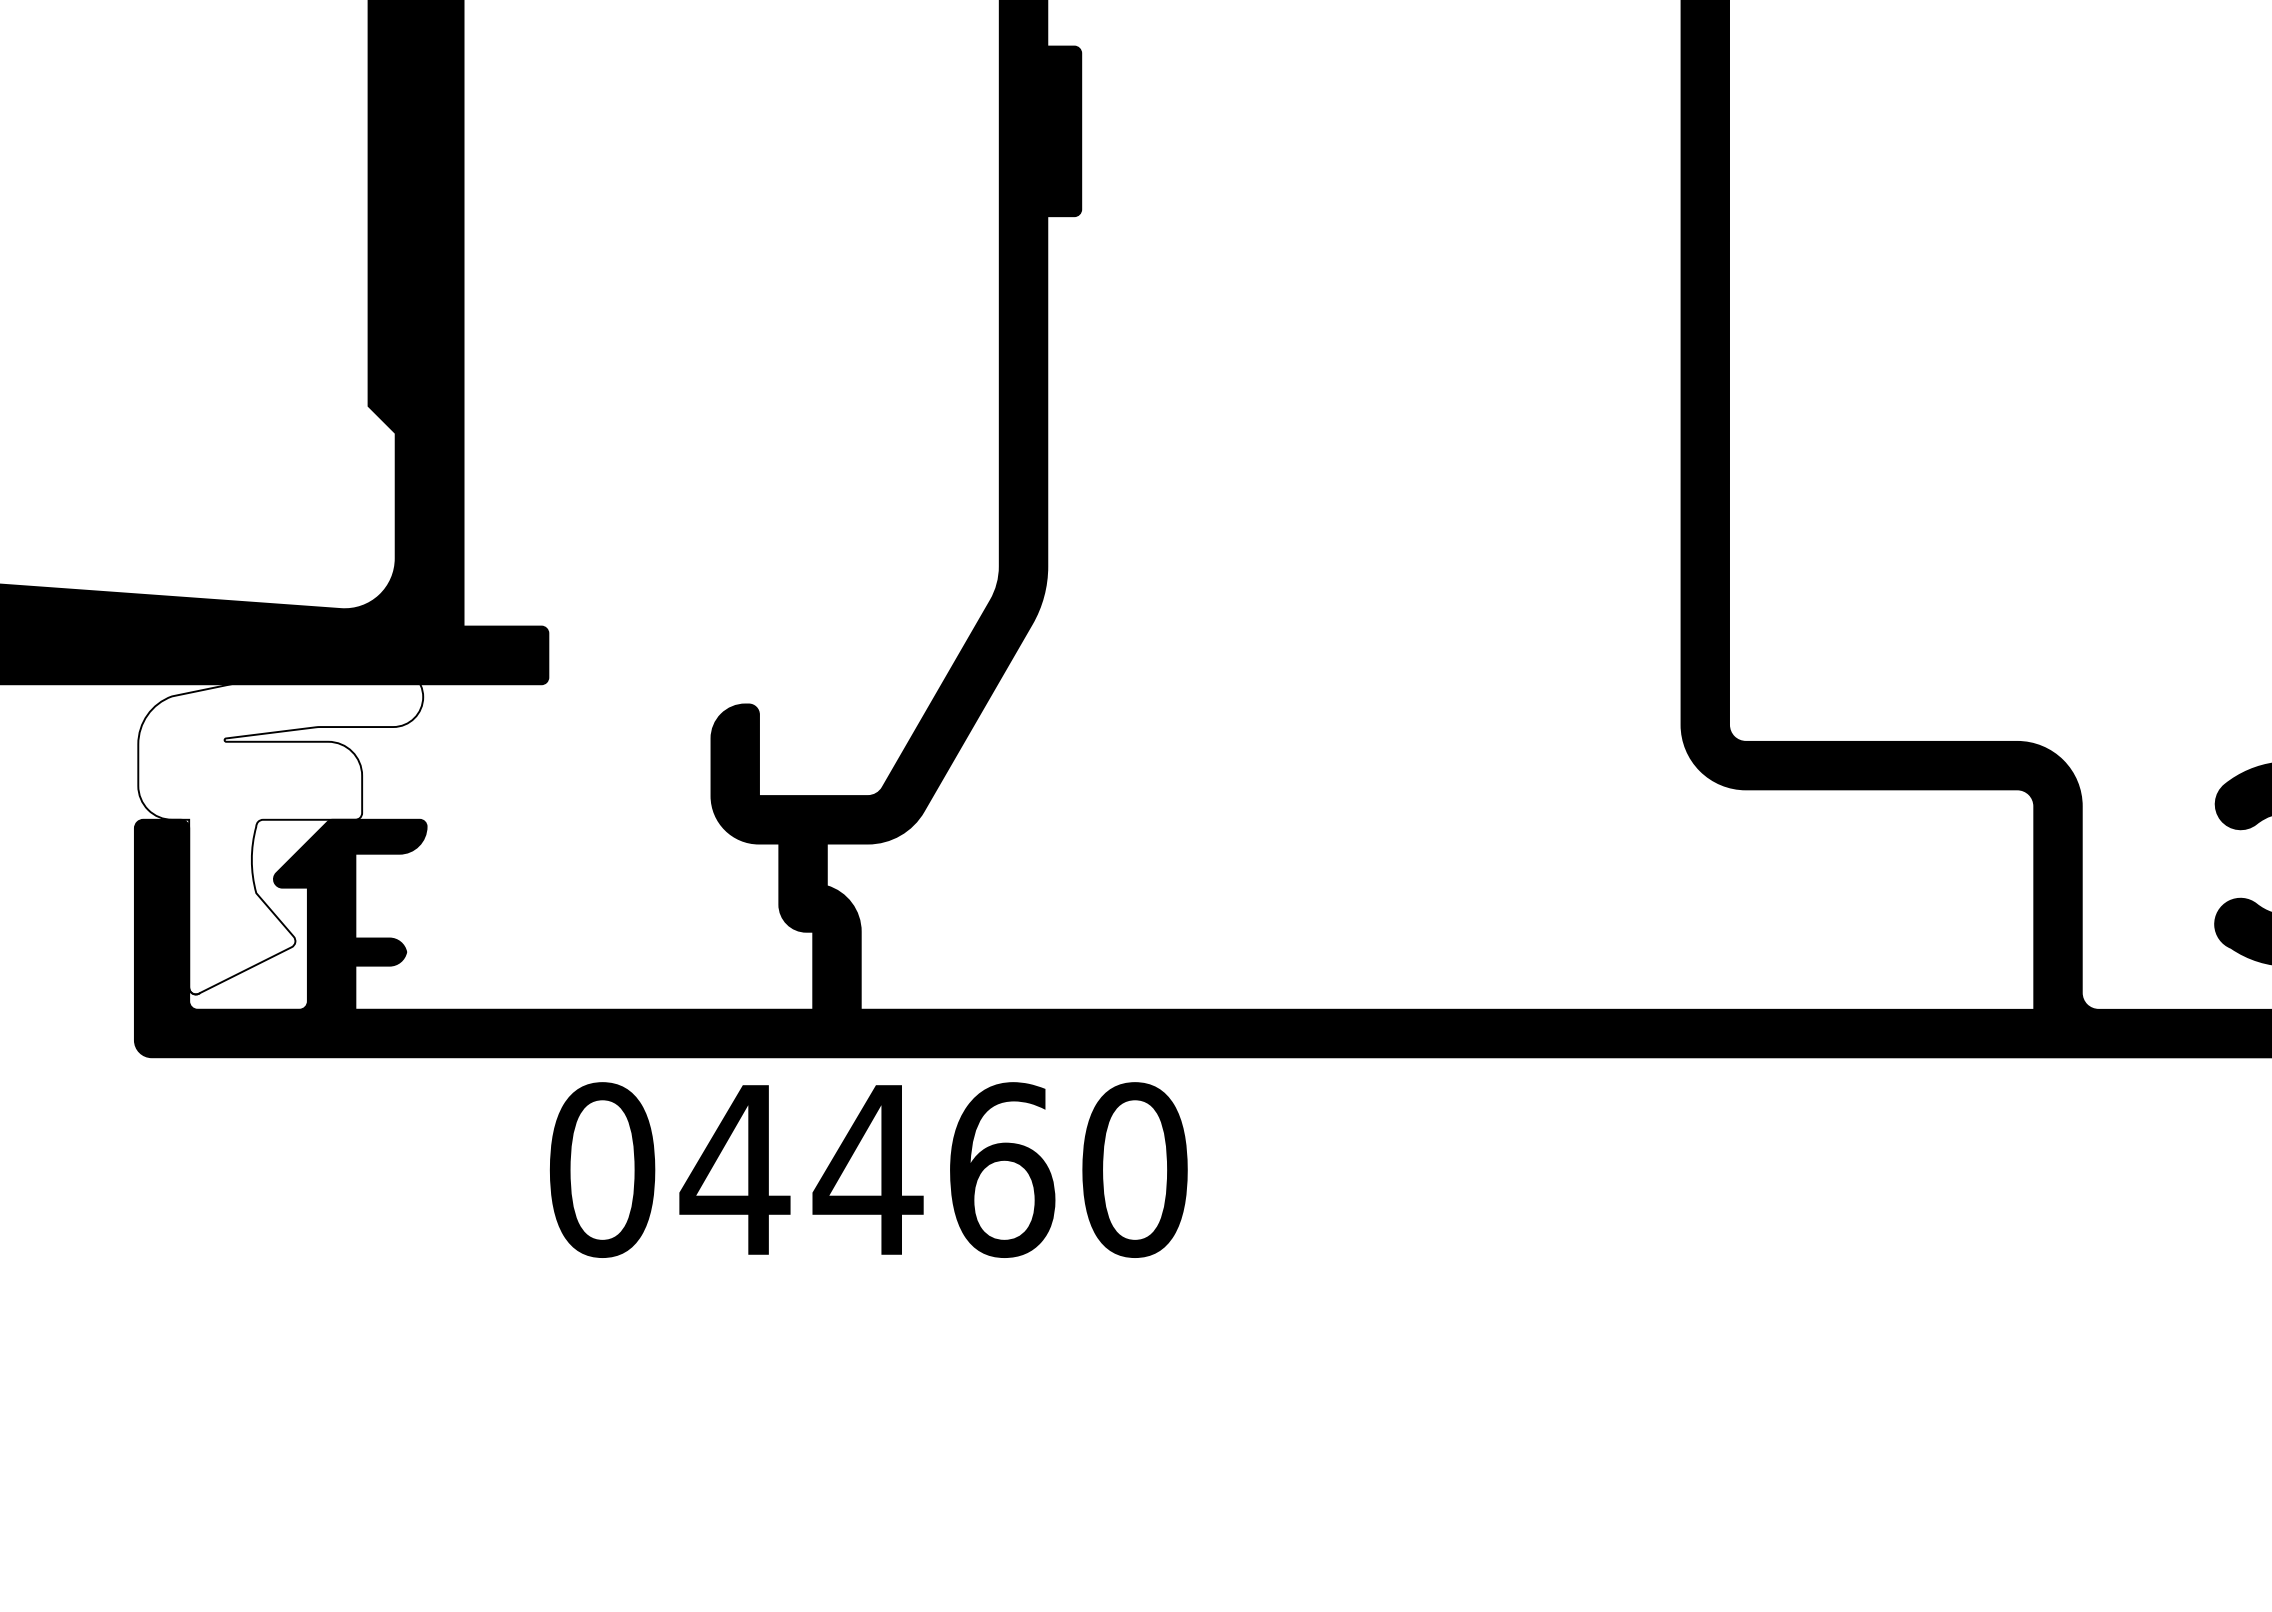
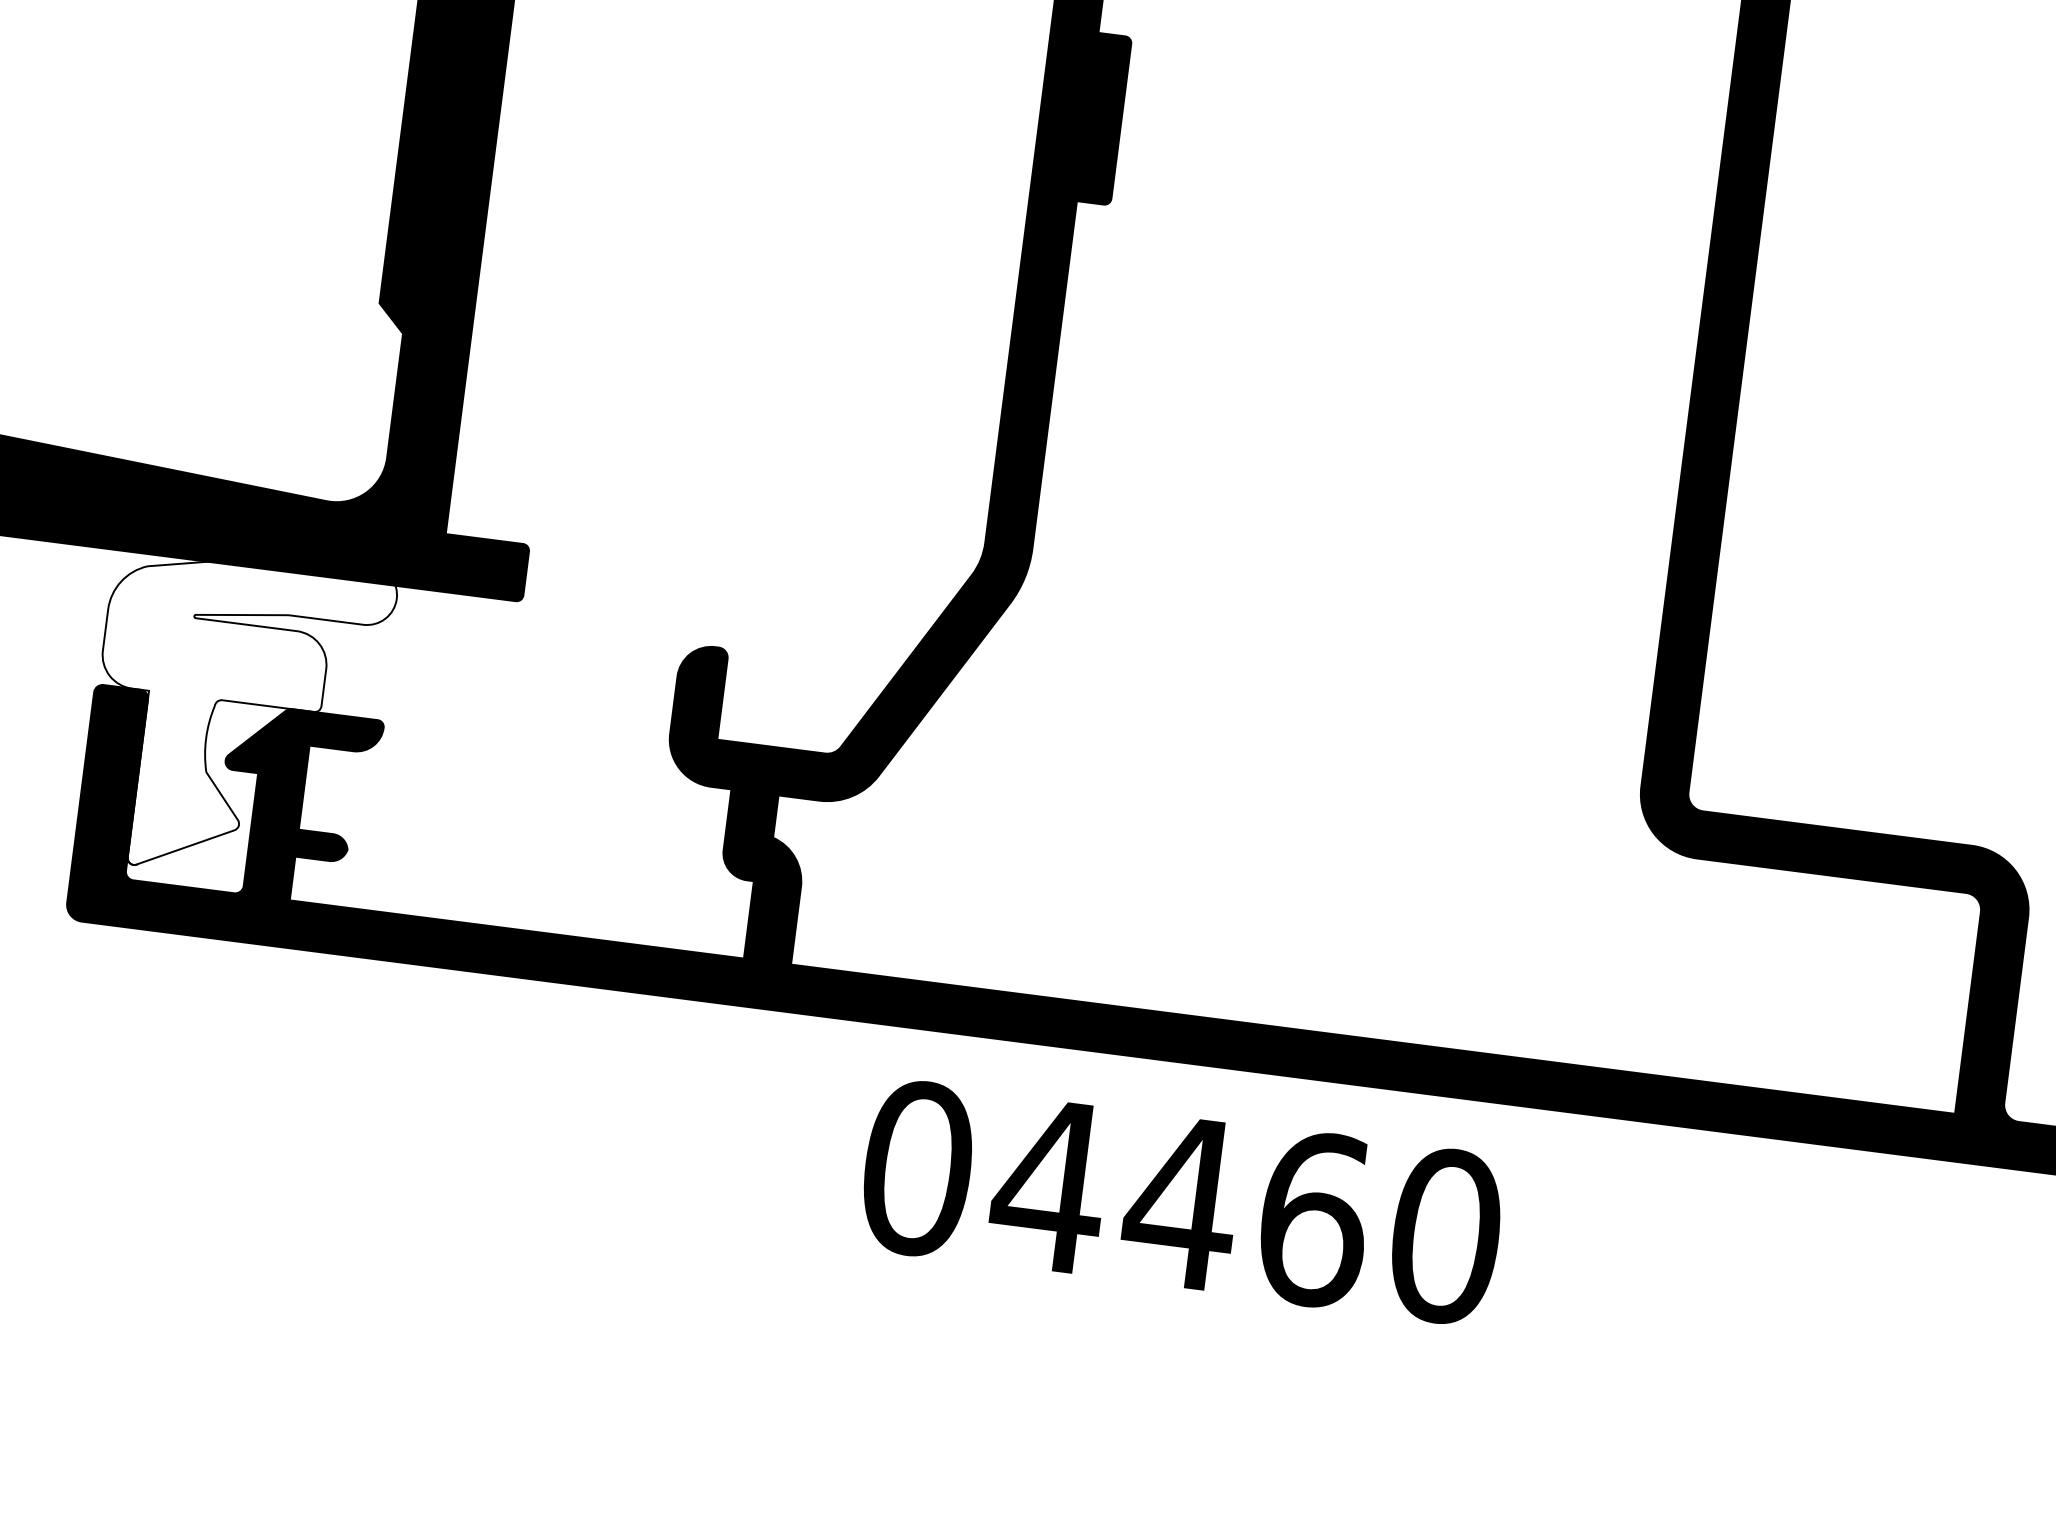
text: (868, 1169) -> (1181, 1201), moved

